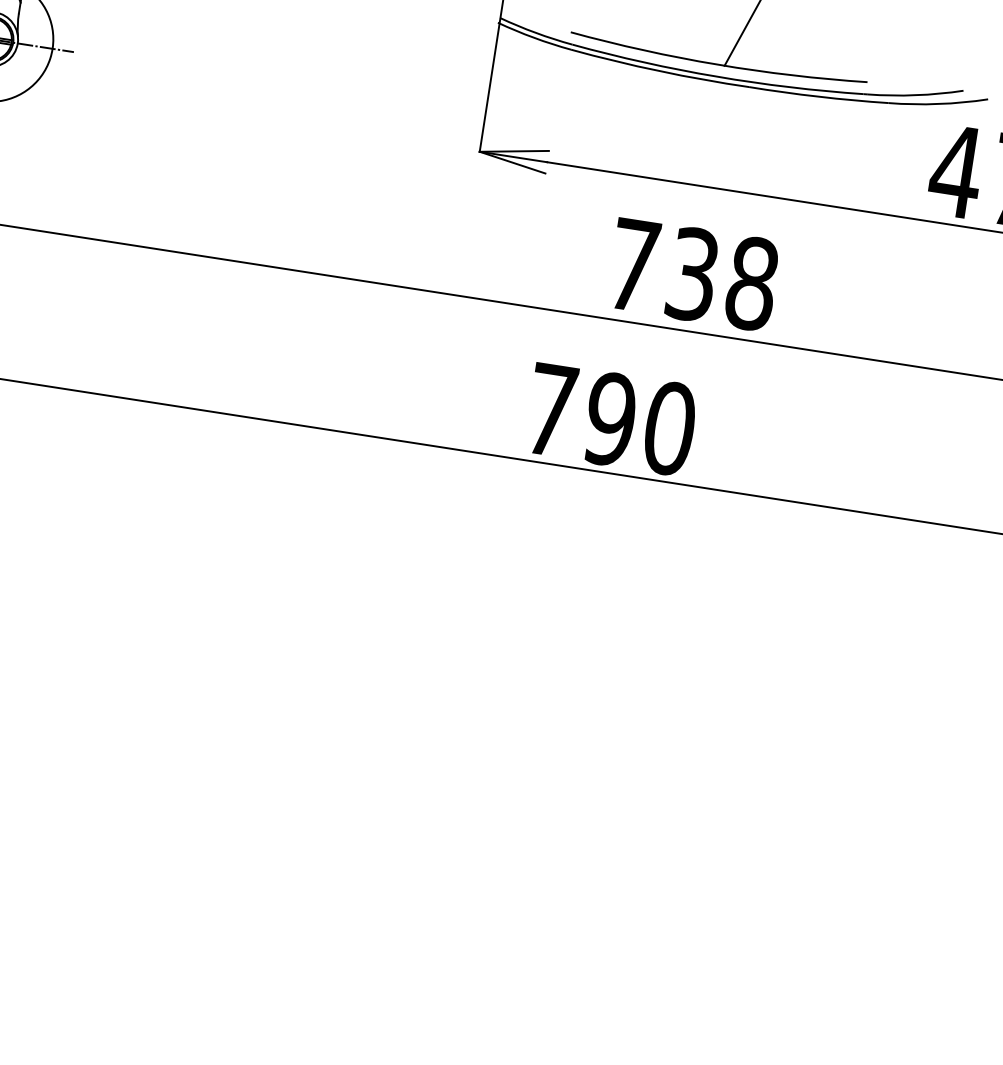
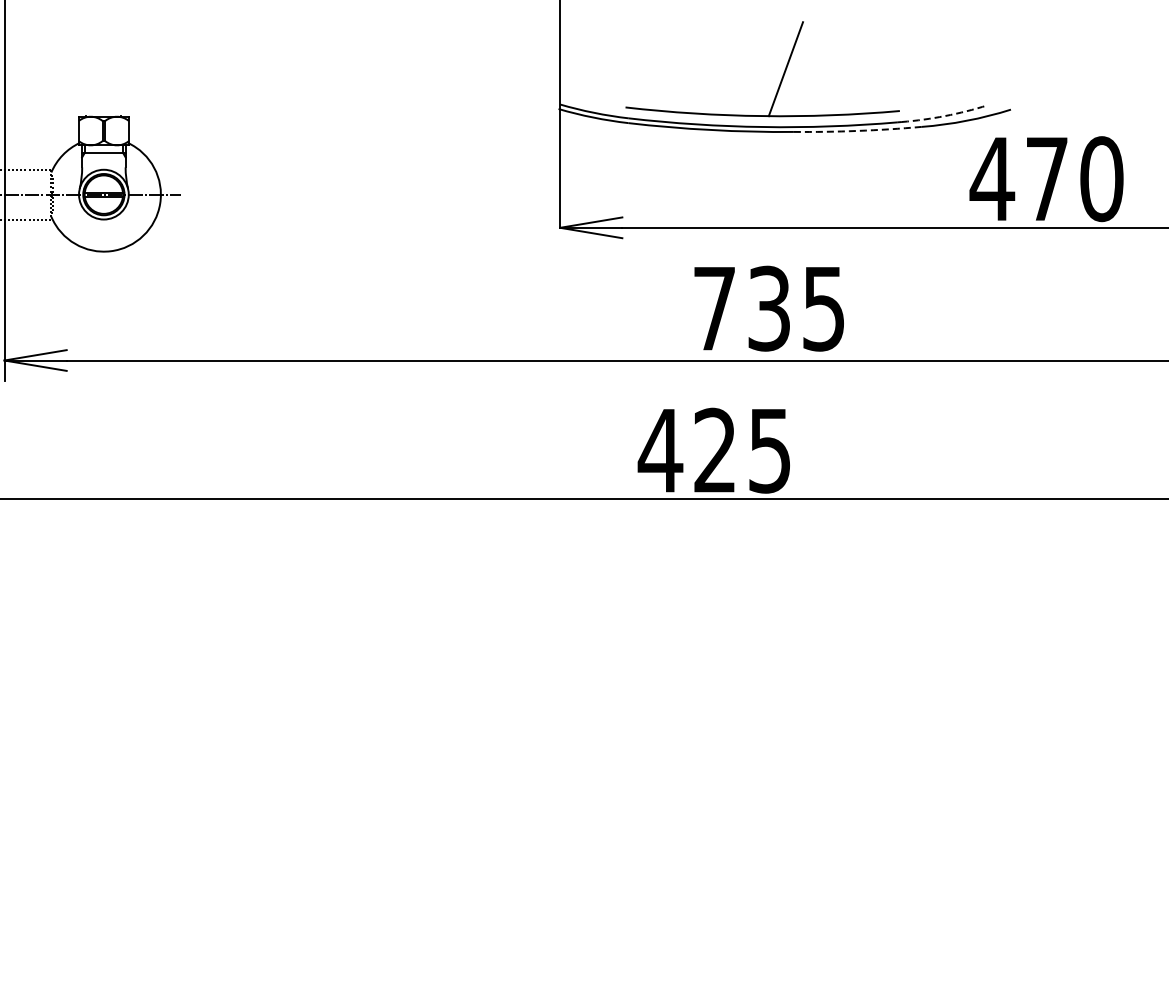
arc: (916, 95) -> (945, 116), solid -> dashed
arc: (818, 96) -> (857, 130), solid -> dashed
text: (751, 283) -> (823, 308), 738 -> 735
text: (609, 419) -> (714, 450), 790 -> 425

